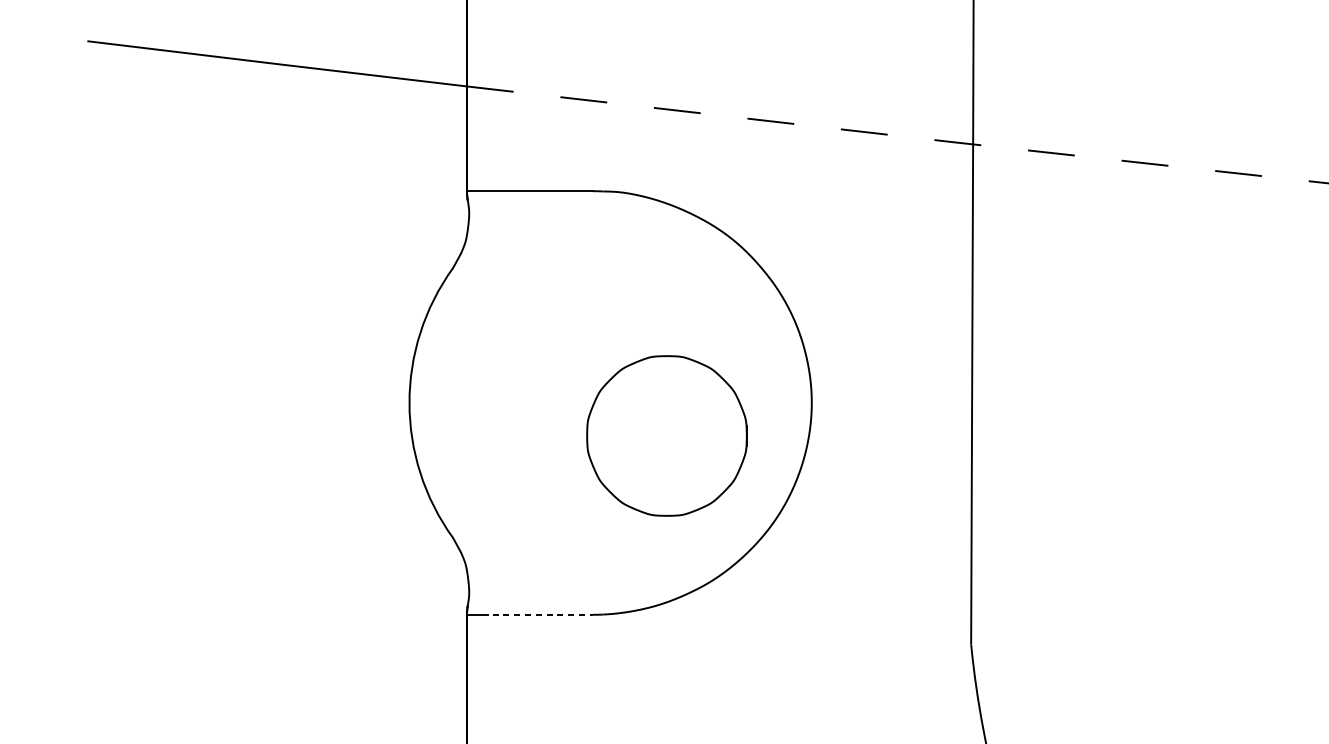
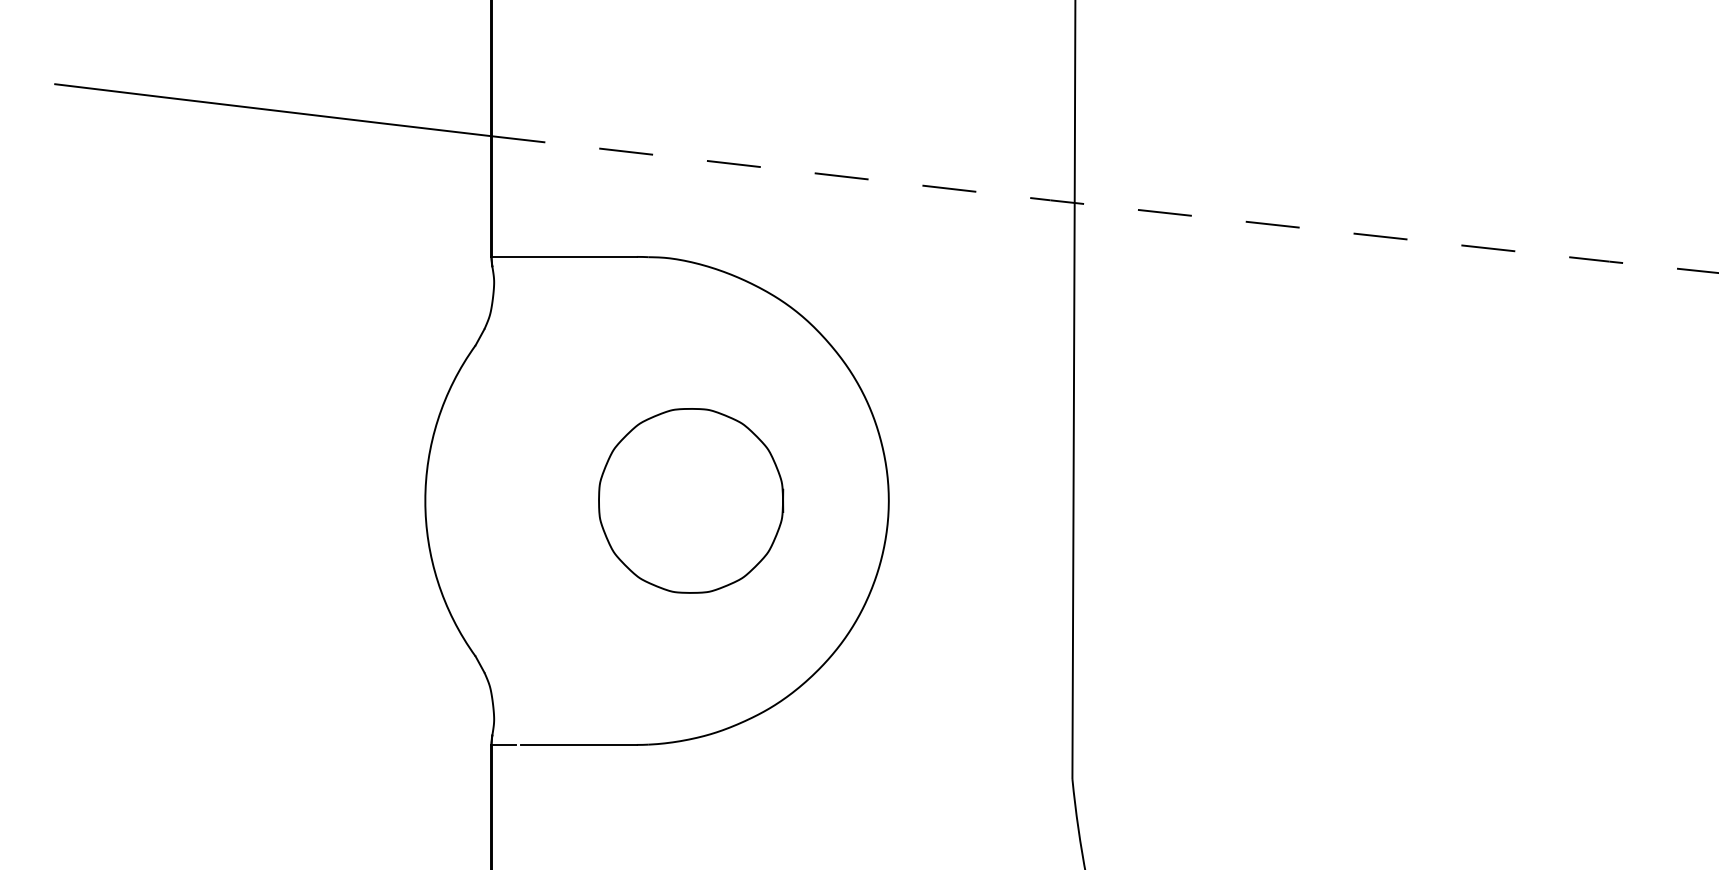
curve: (696, 362) -> (724, 416), moved
line: (542, 614) -> (578, 744), dashed -> solid

